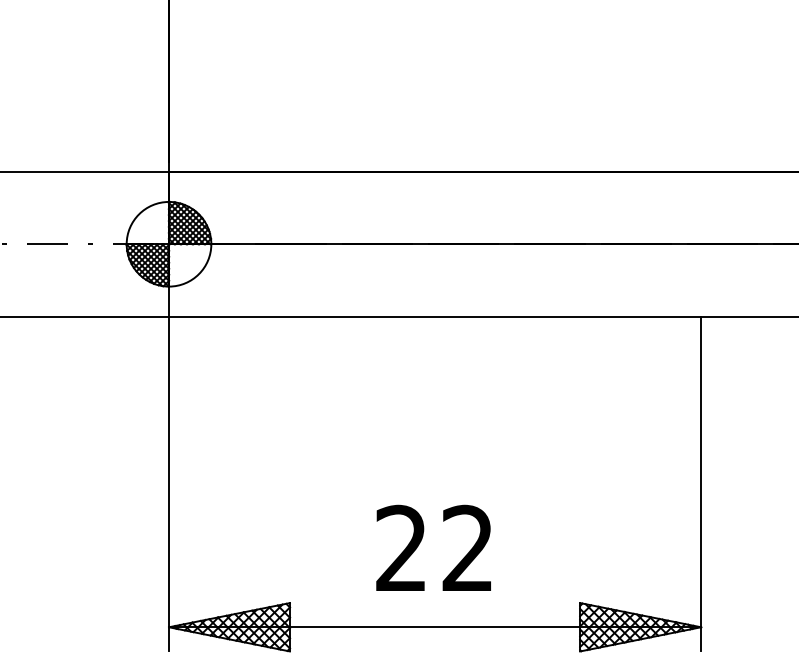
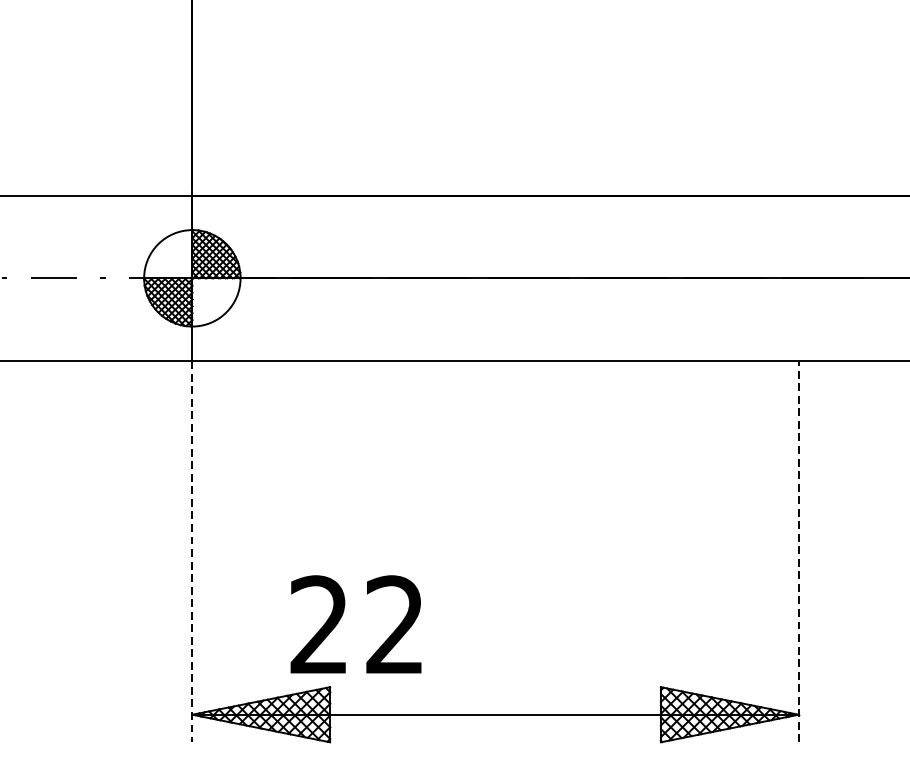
line: (701, 483) -> (799, 550), solid -> dashed
line: (169, 484) -> (192, 552), solid -> dashed
text: (433, 547) -> (355, 623), moved

